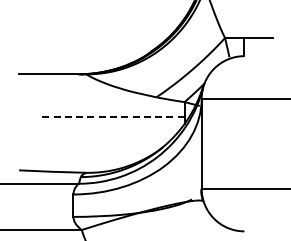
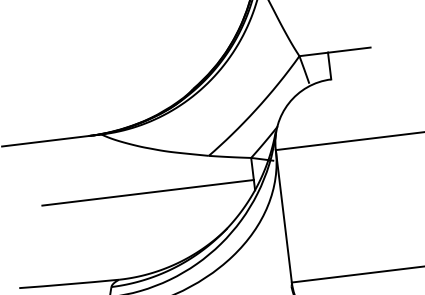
line: (112, 117) -> (147, 193), dashed -> solid

